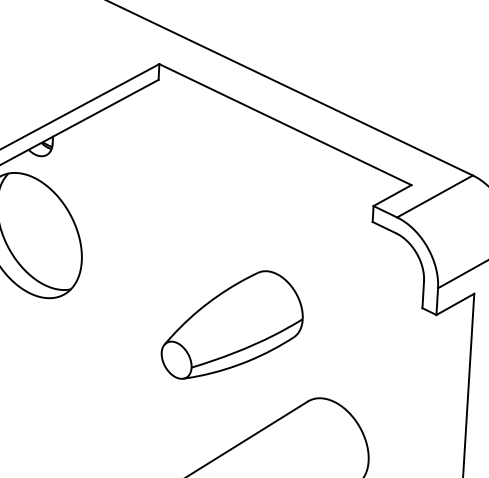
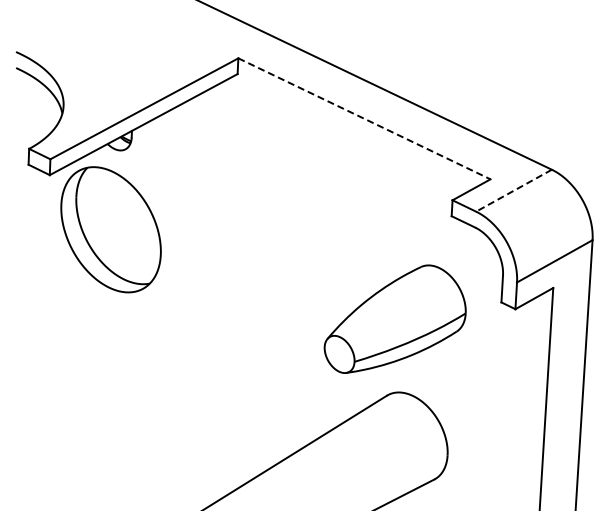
line: (285, 124) -> (364, 118), solid -> dashed
line: (434, 196) -> (513, 190), solid -> dashed
part: (231, 324) -> (394, 318), moved

